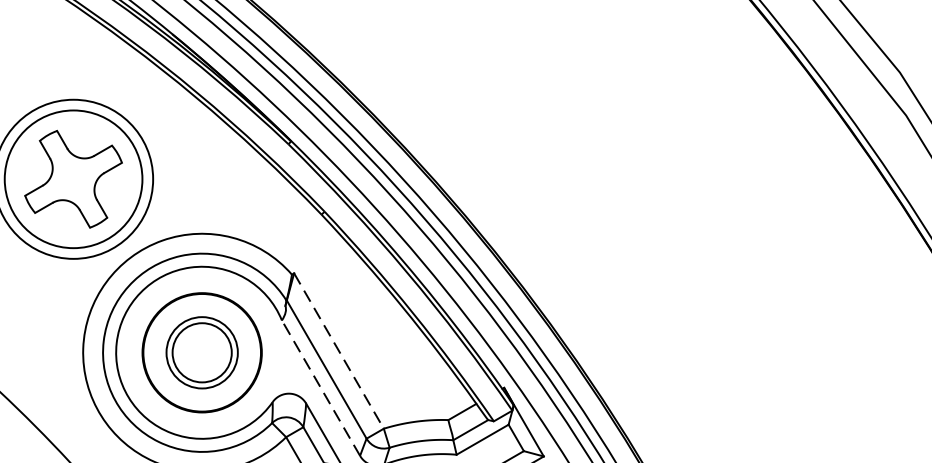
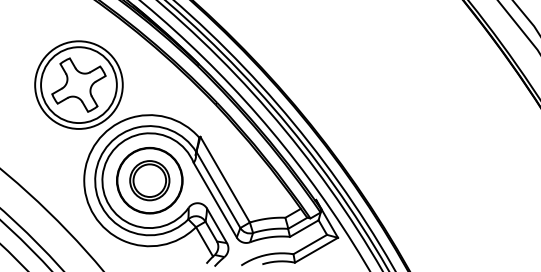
line: (339, 352) -> (225, 180), dashed -> solid
line: (321, 386) -> (215, 199), dashed -> solid

